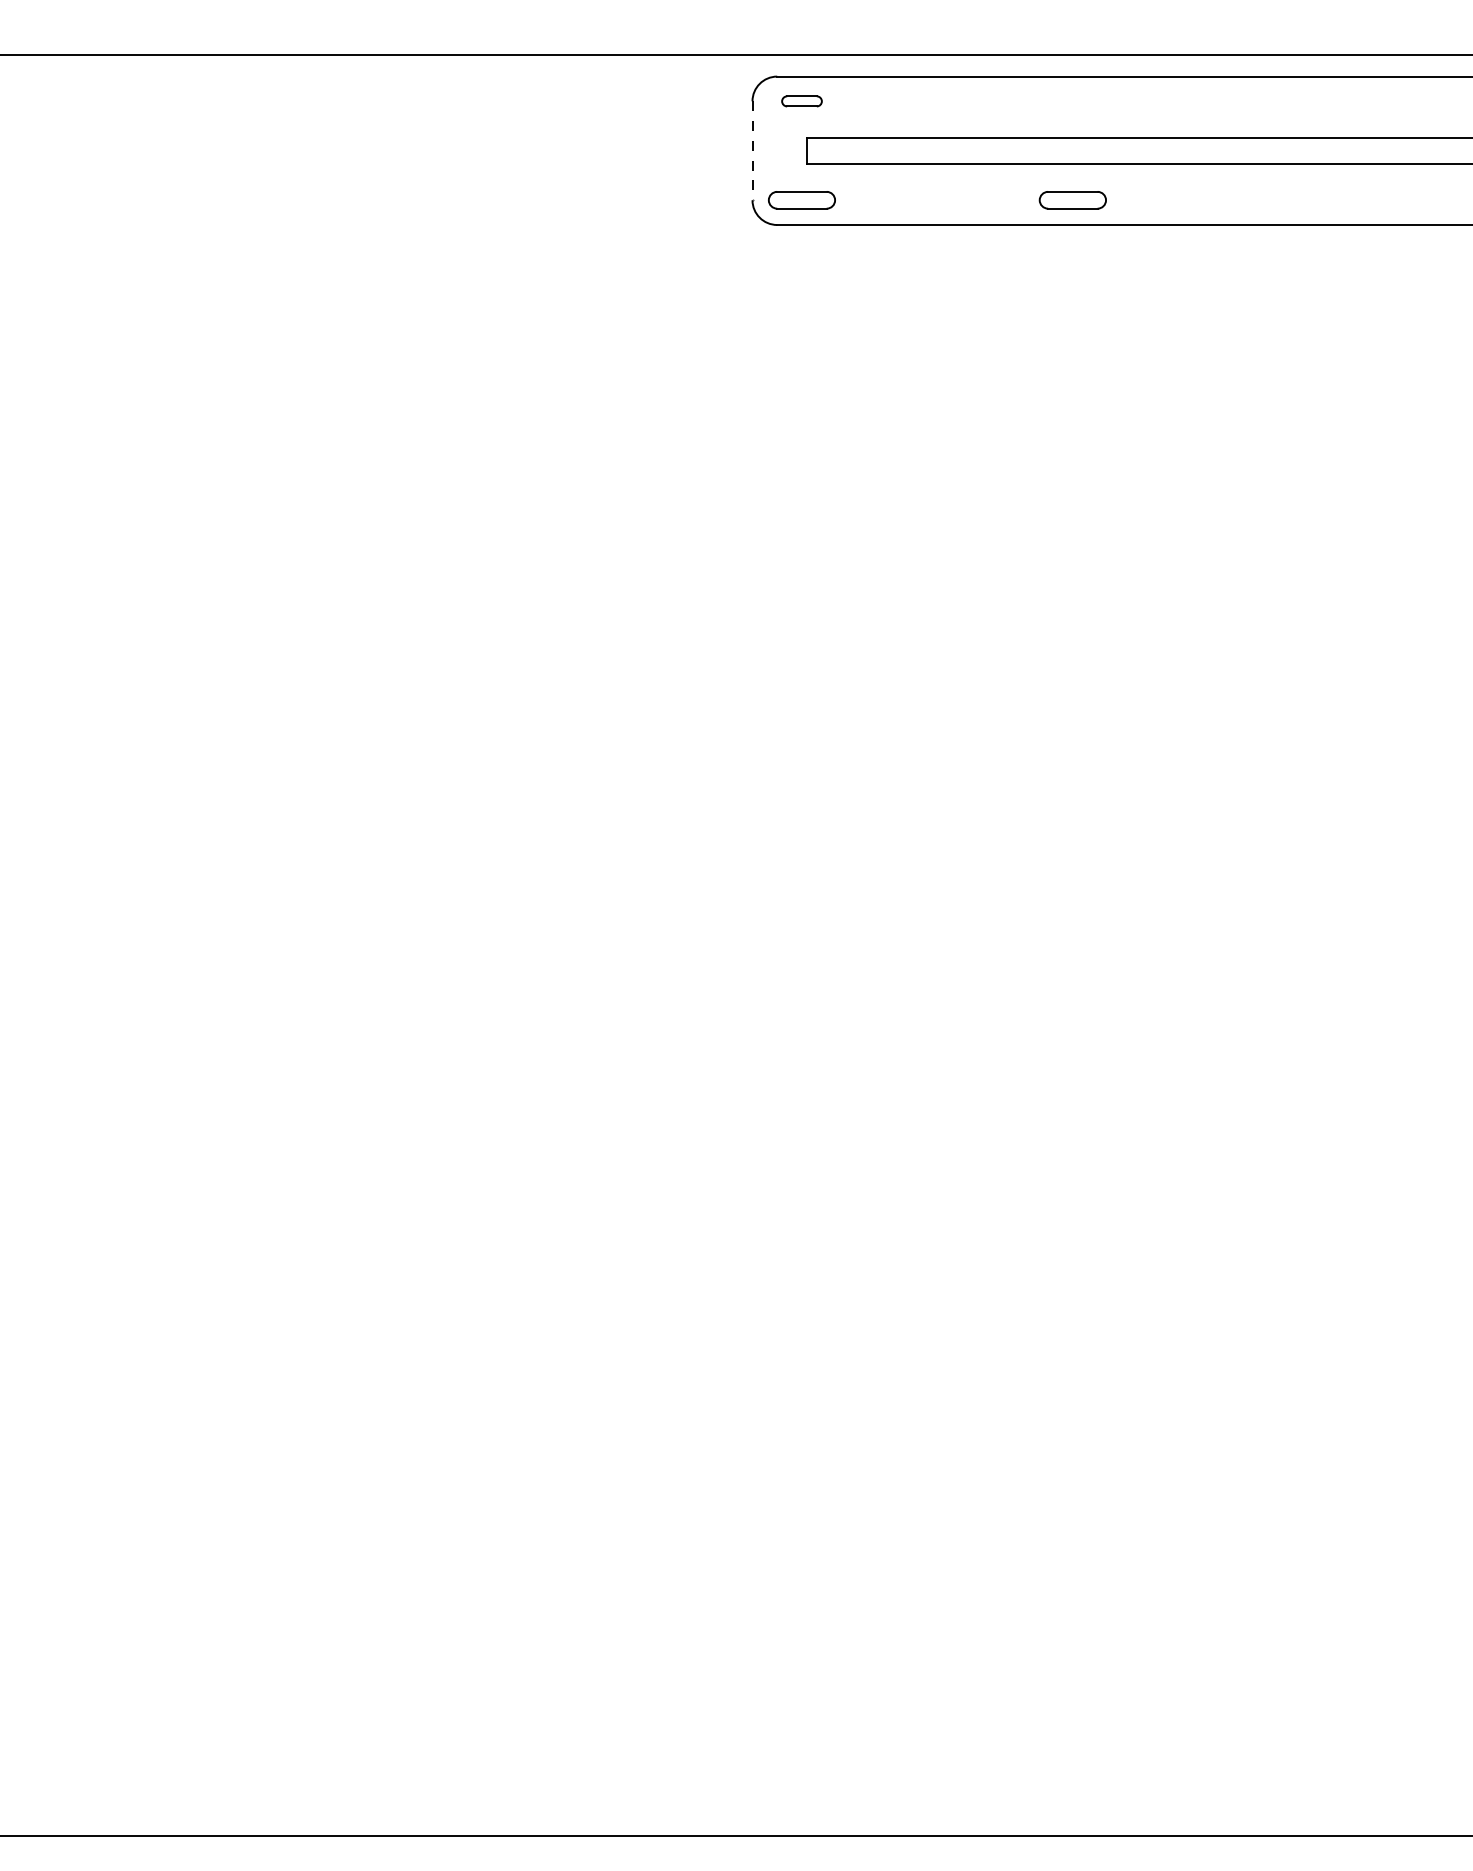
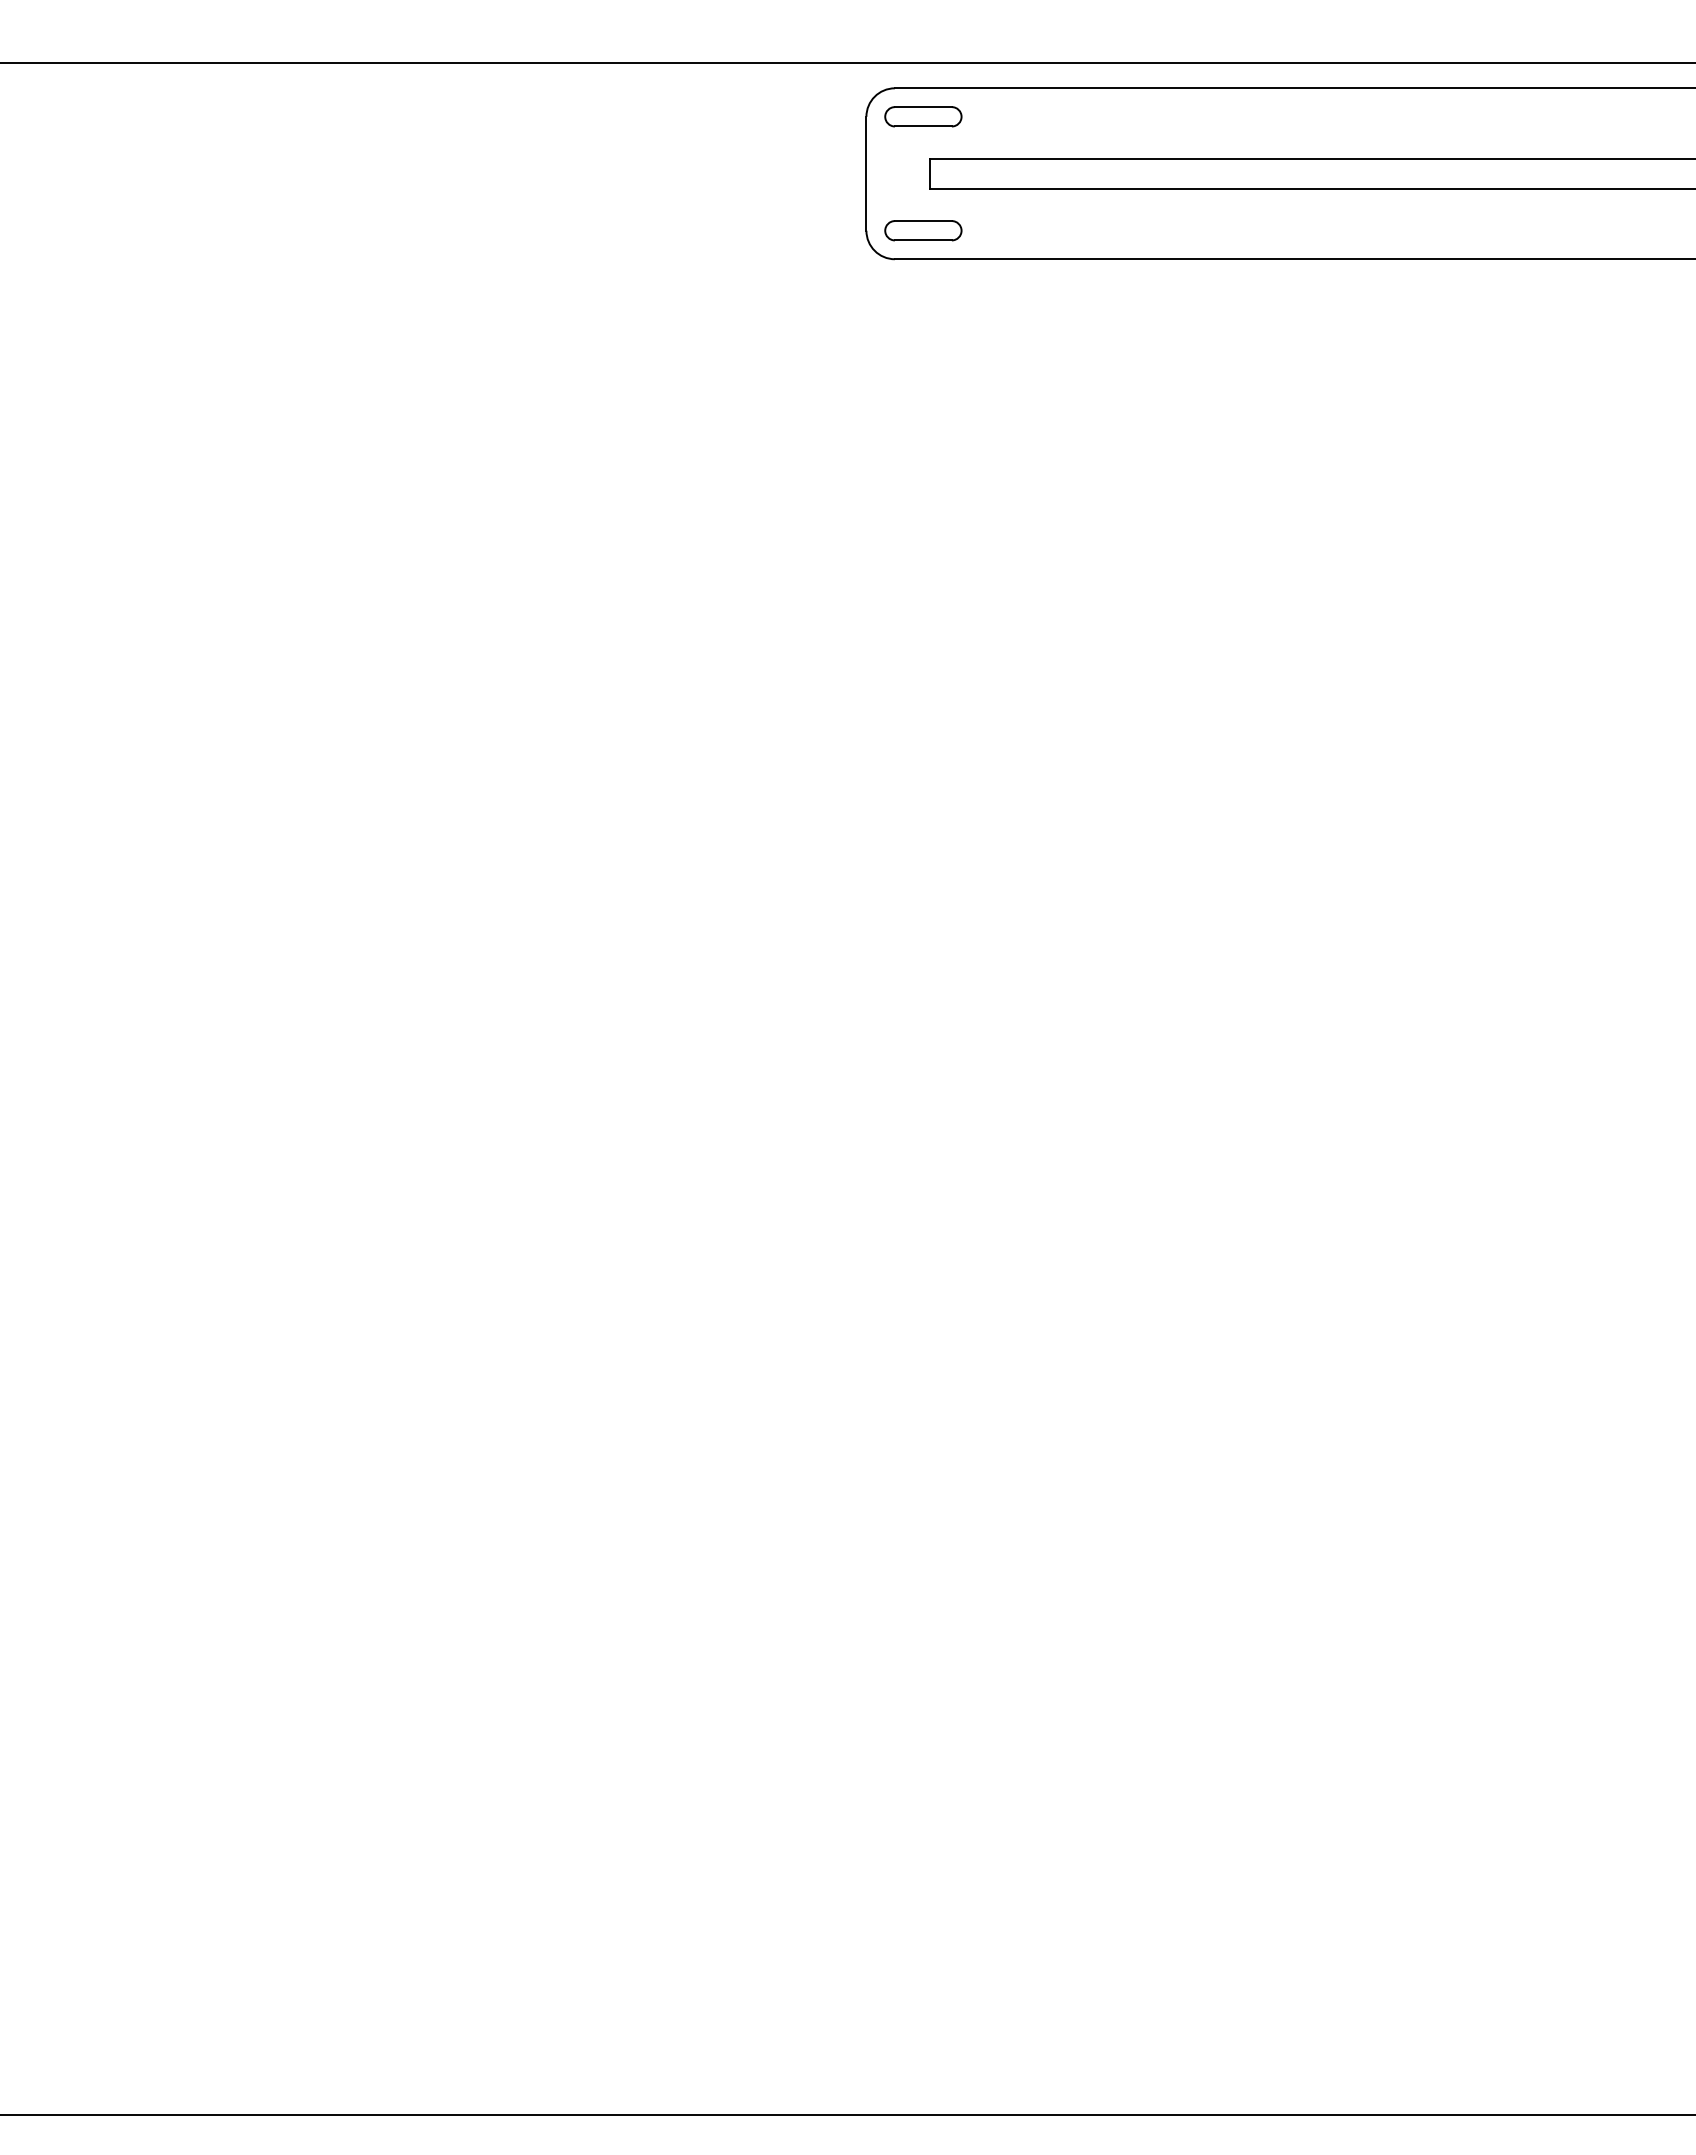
part: (802, 101) -> (923, 116), size x1.67
line: (752, 150) -> (866, 173), dashed -> solid
part: (1072, 200) -> (1235, 230), removed

